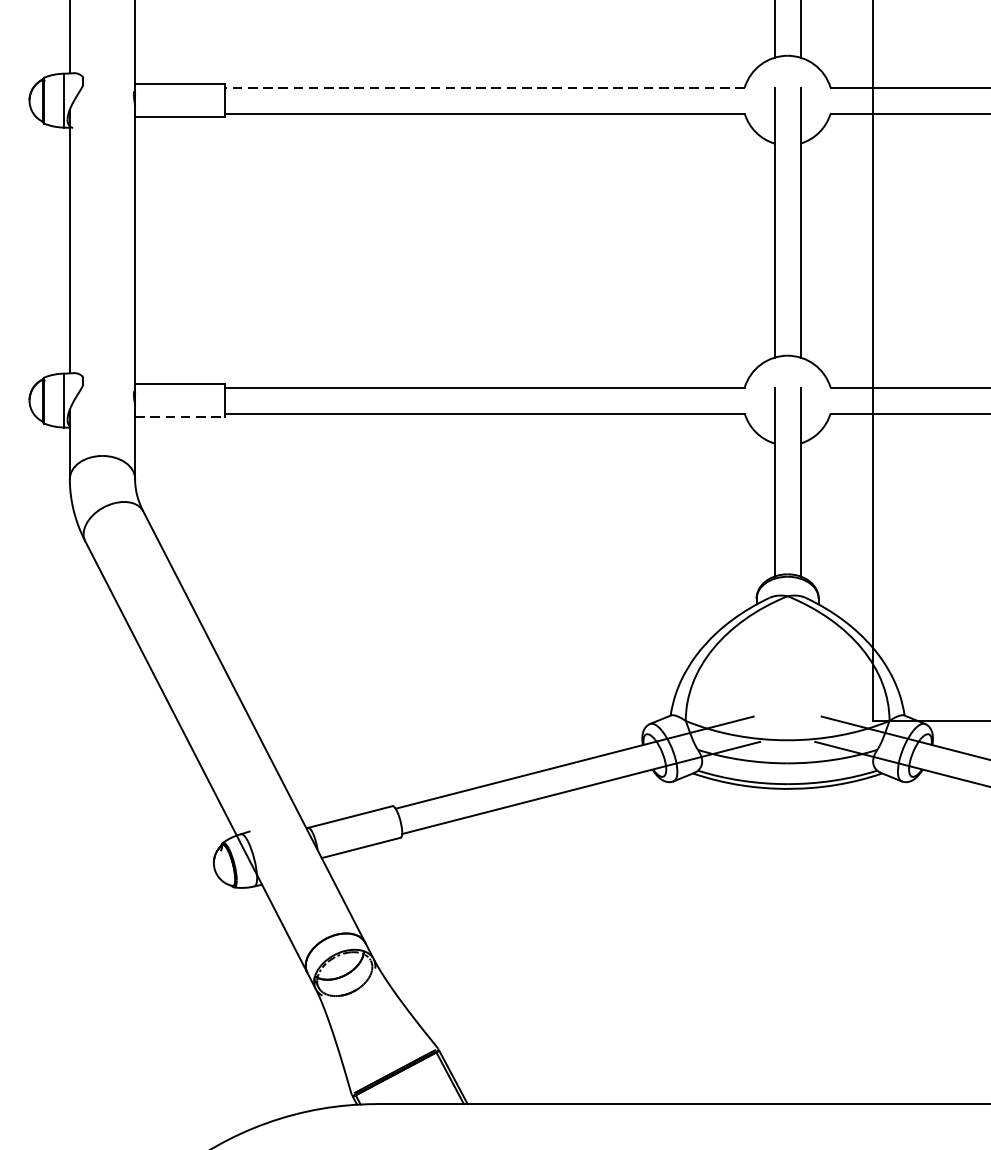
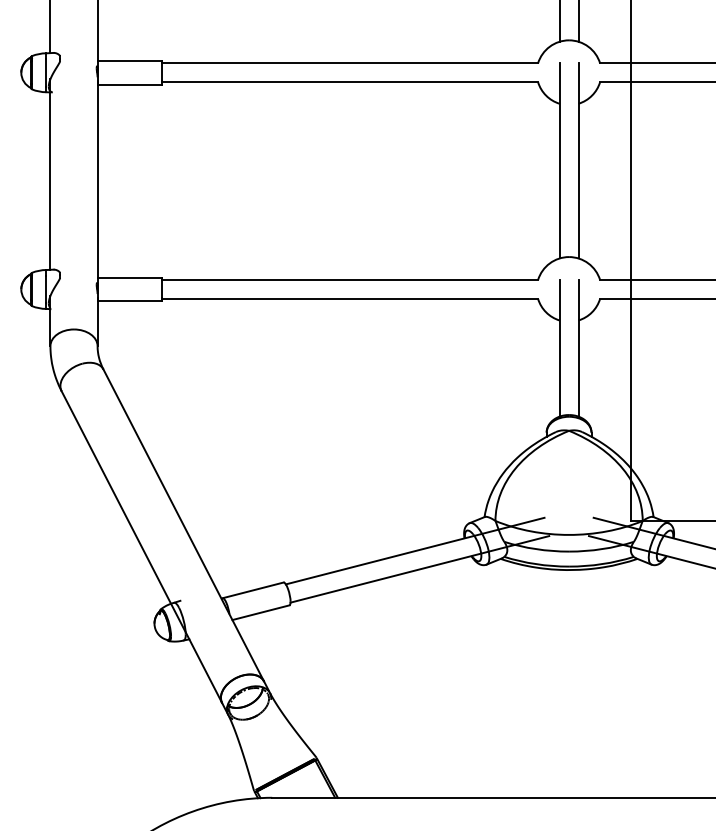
line: (485, 87) -> (350, 63), dashed -> solid
line: (180, 417) -> (130, 301), dashed -> solid

